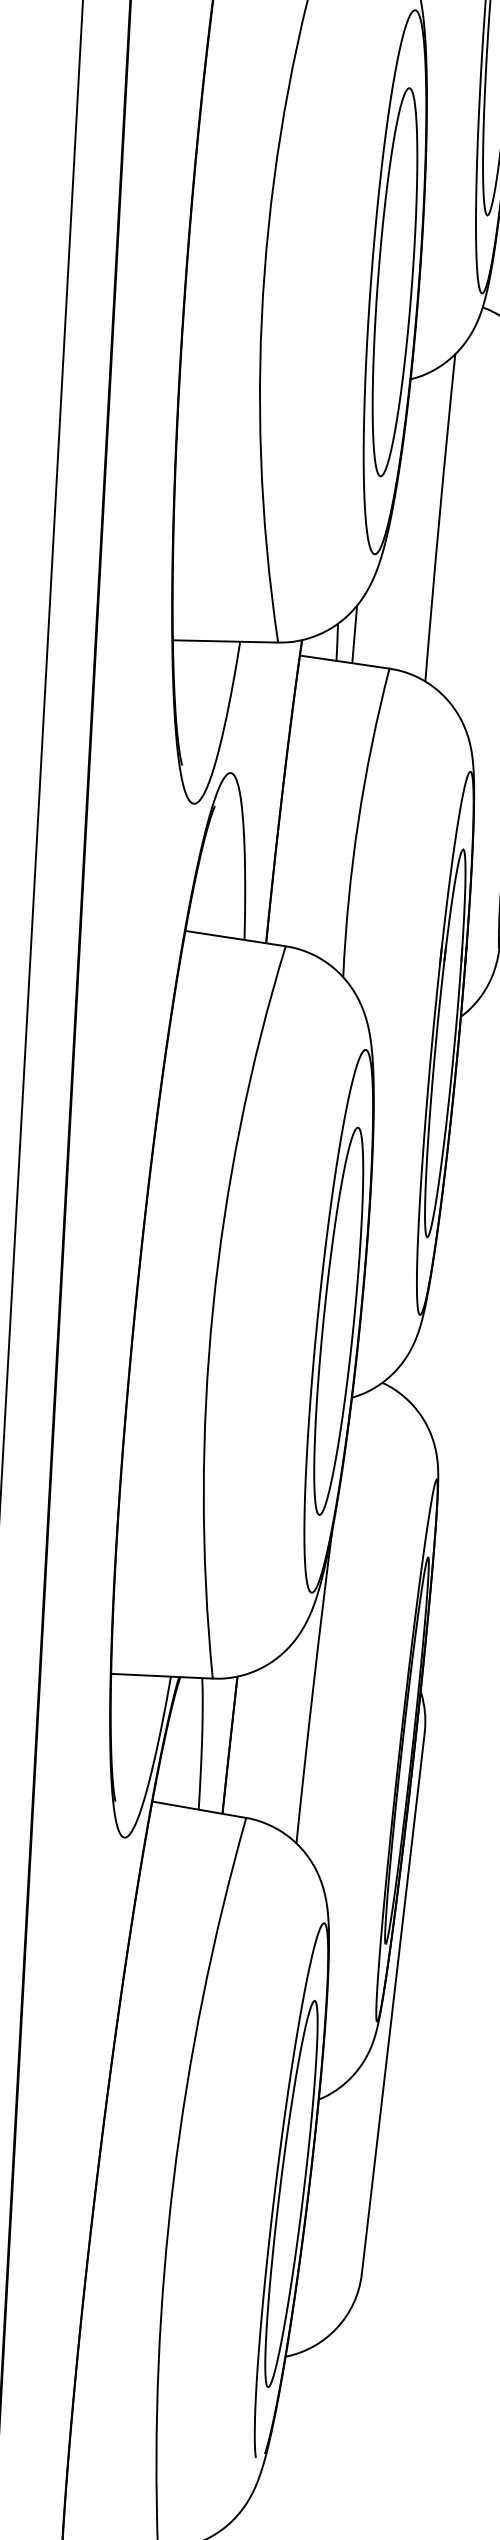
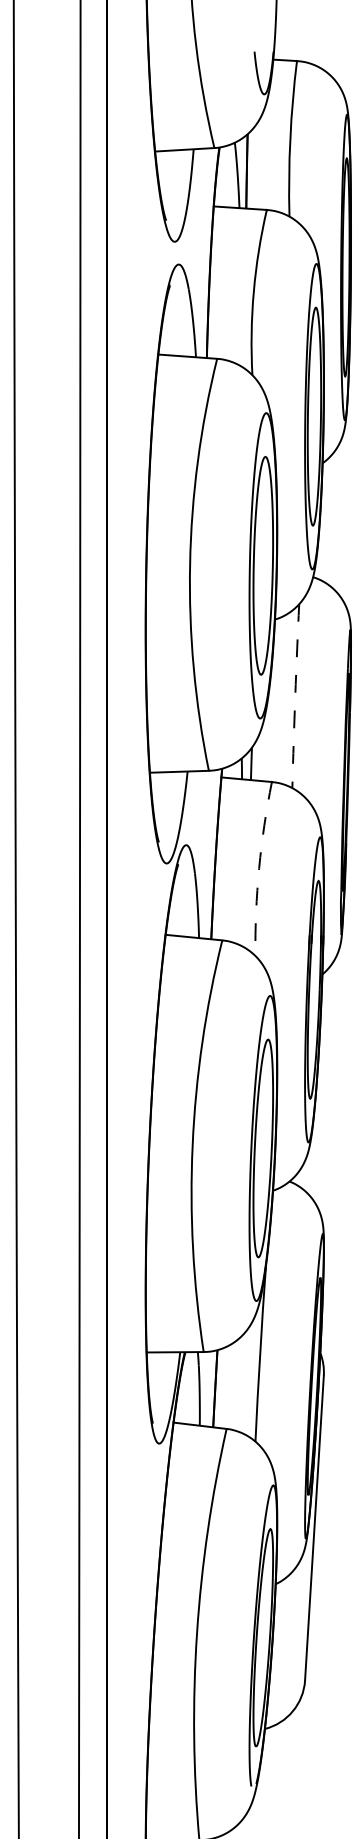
arc: (439, 518) -> (295, 696), solid -> dashed
arc: (358, 821) -> (259, 868), solid -> dashed

